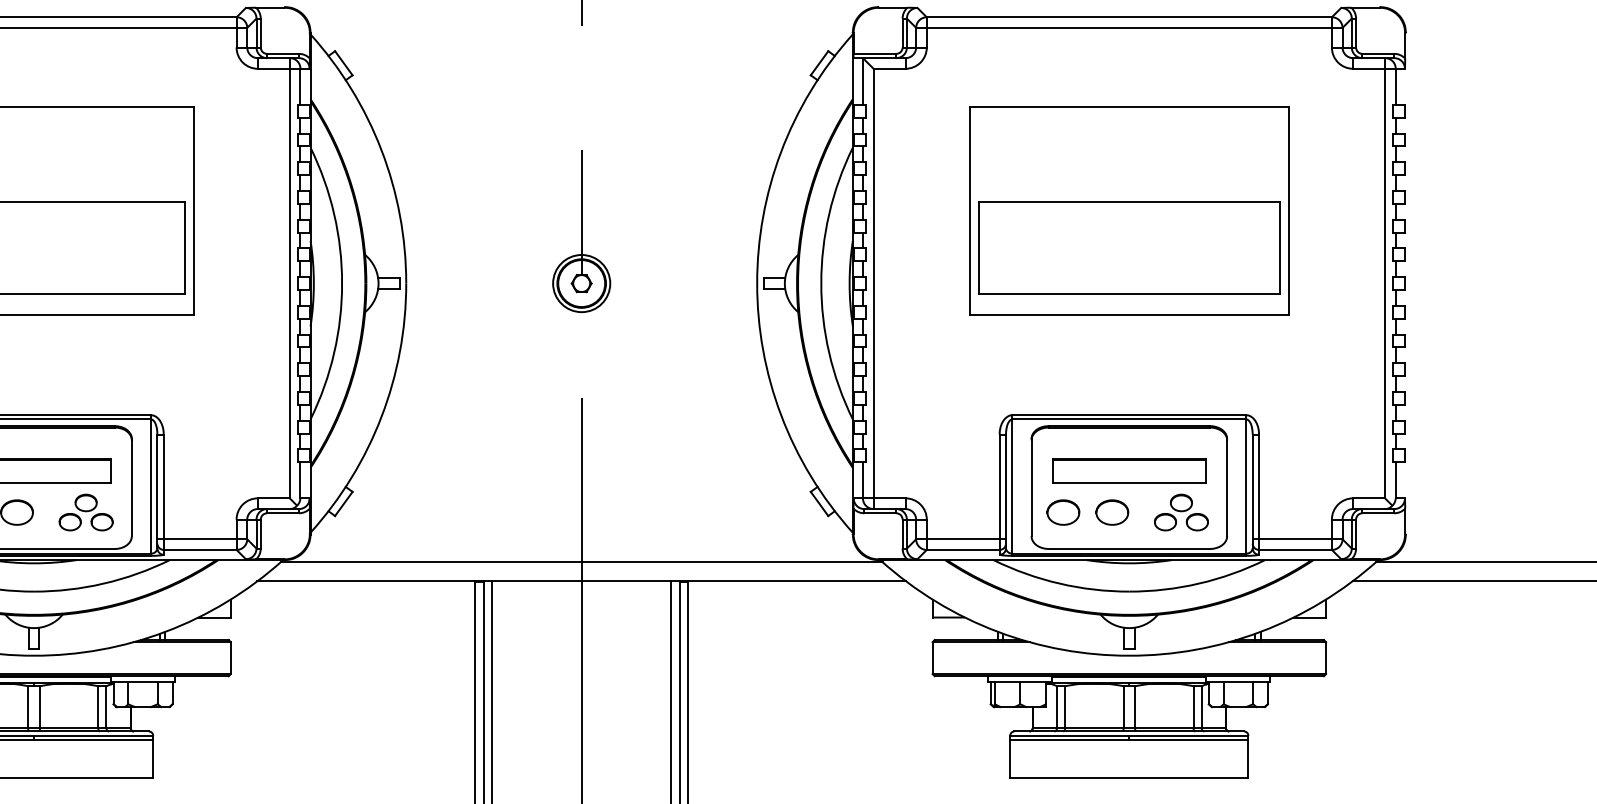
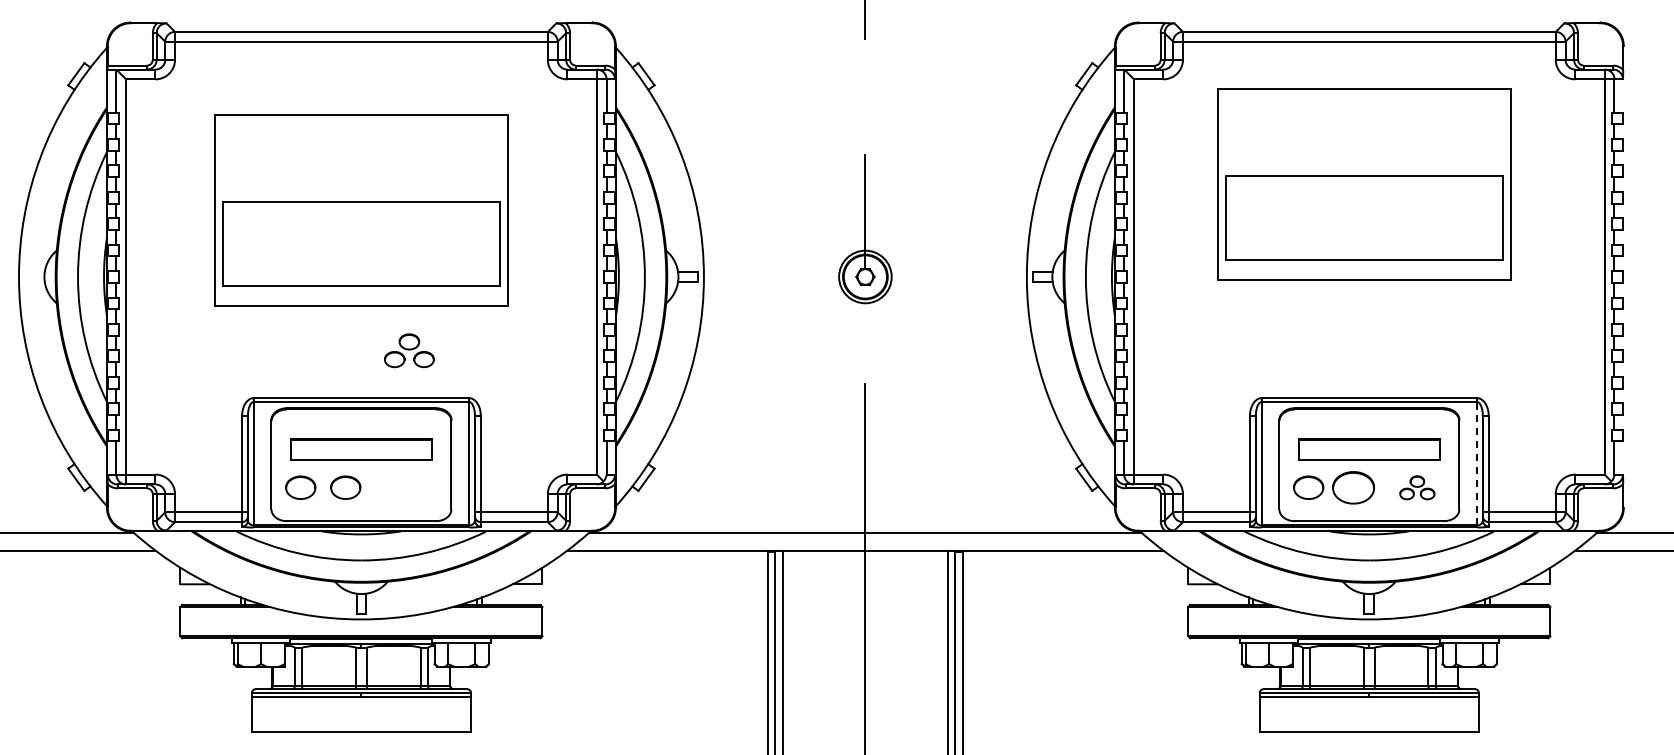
part: (1129, 211) -> (1364, 184), moved
line: (1246, 486) -> (1477, 463), solid -> dashed
part: (86, 512) -> (409, 350), moved
part: (1112, 512) -> (1353, 487), size x1.4
part: (1181, 512) -> (1417, 487), size x0.7

